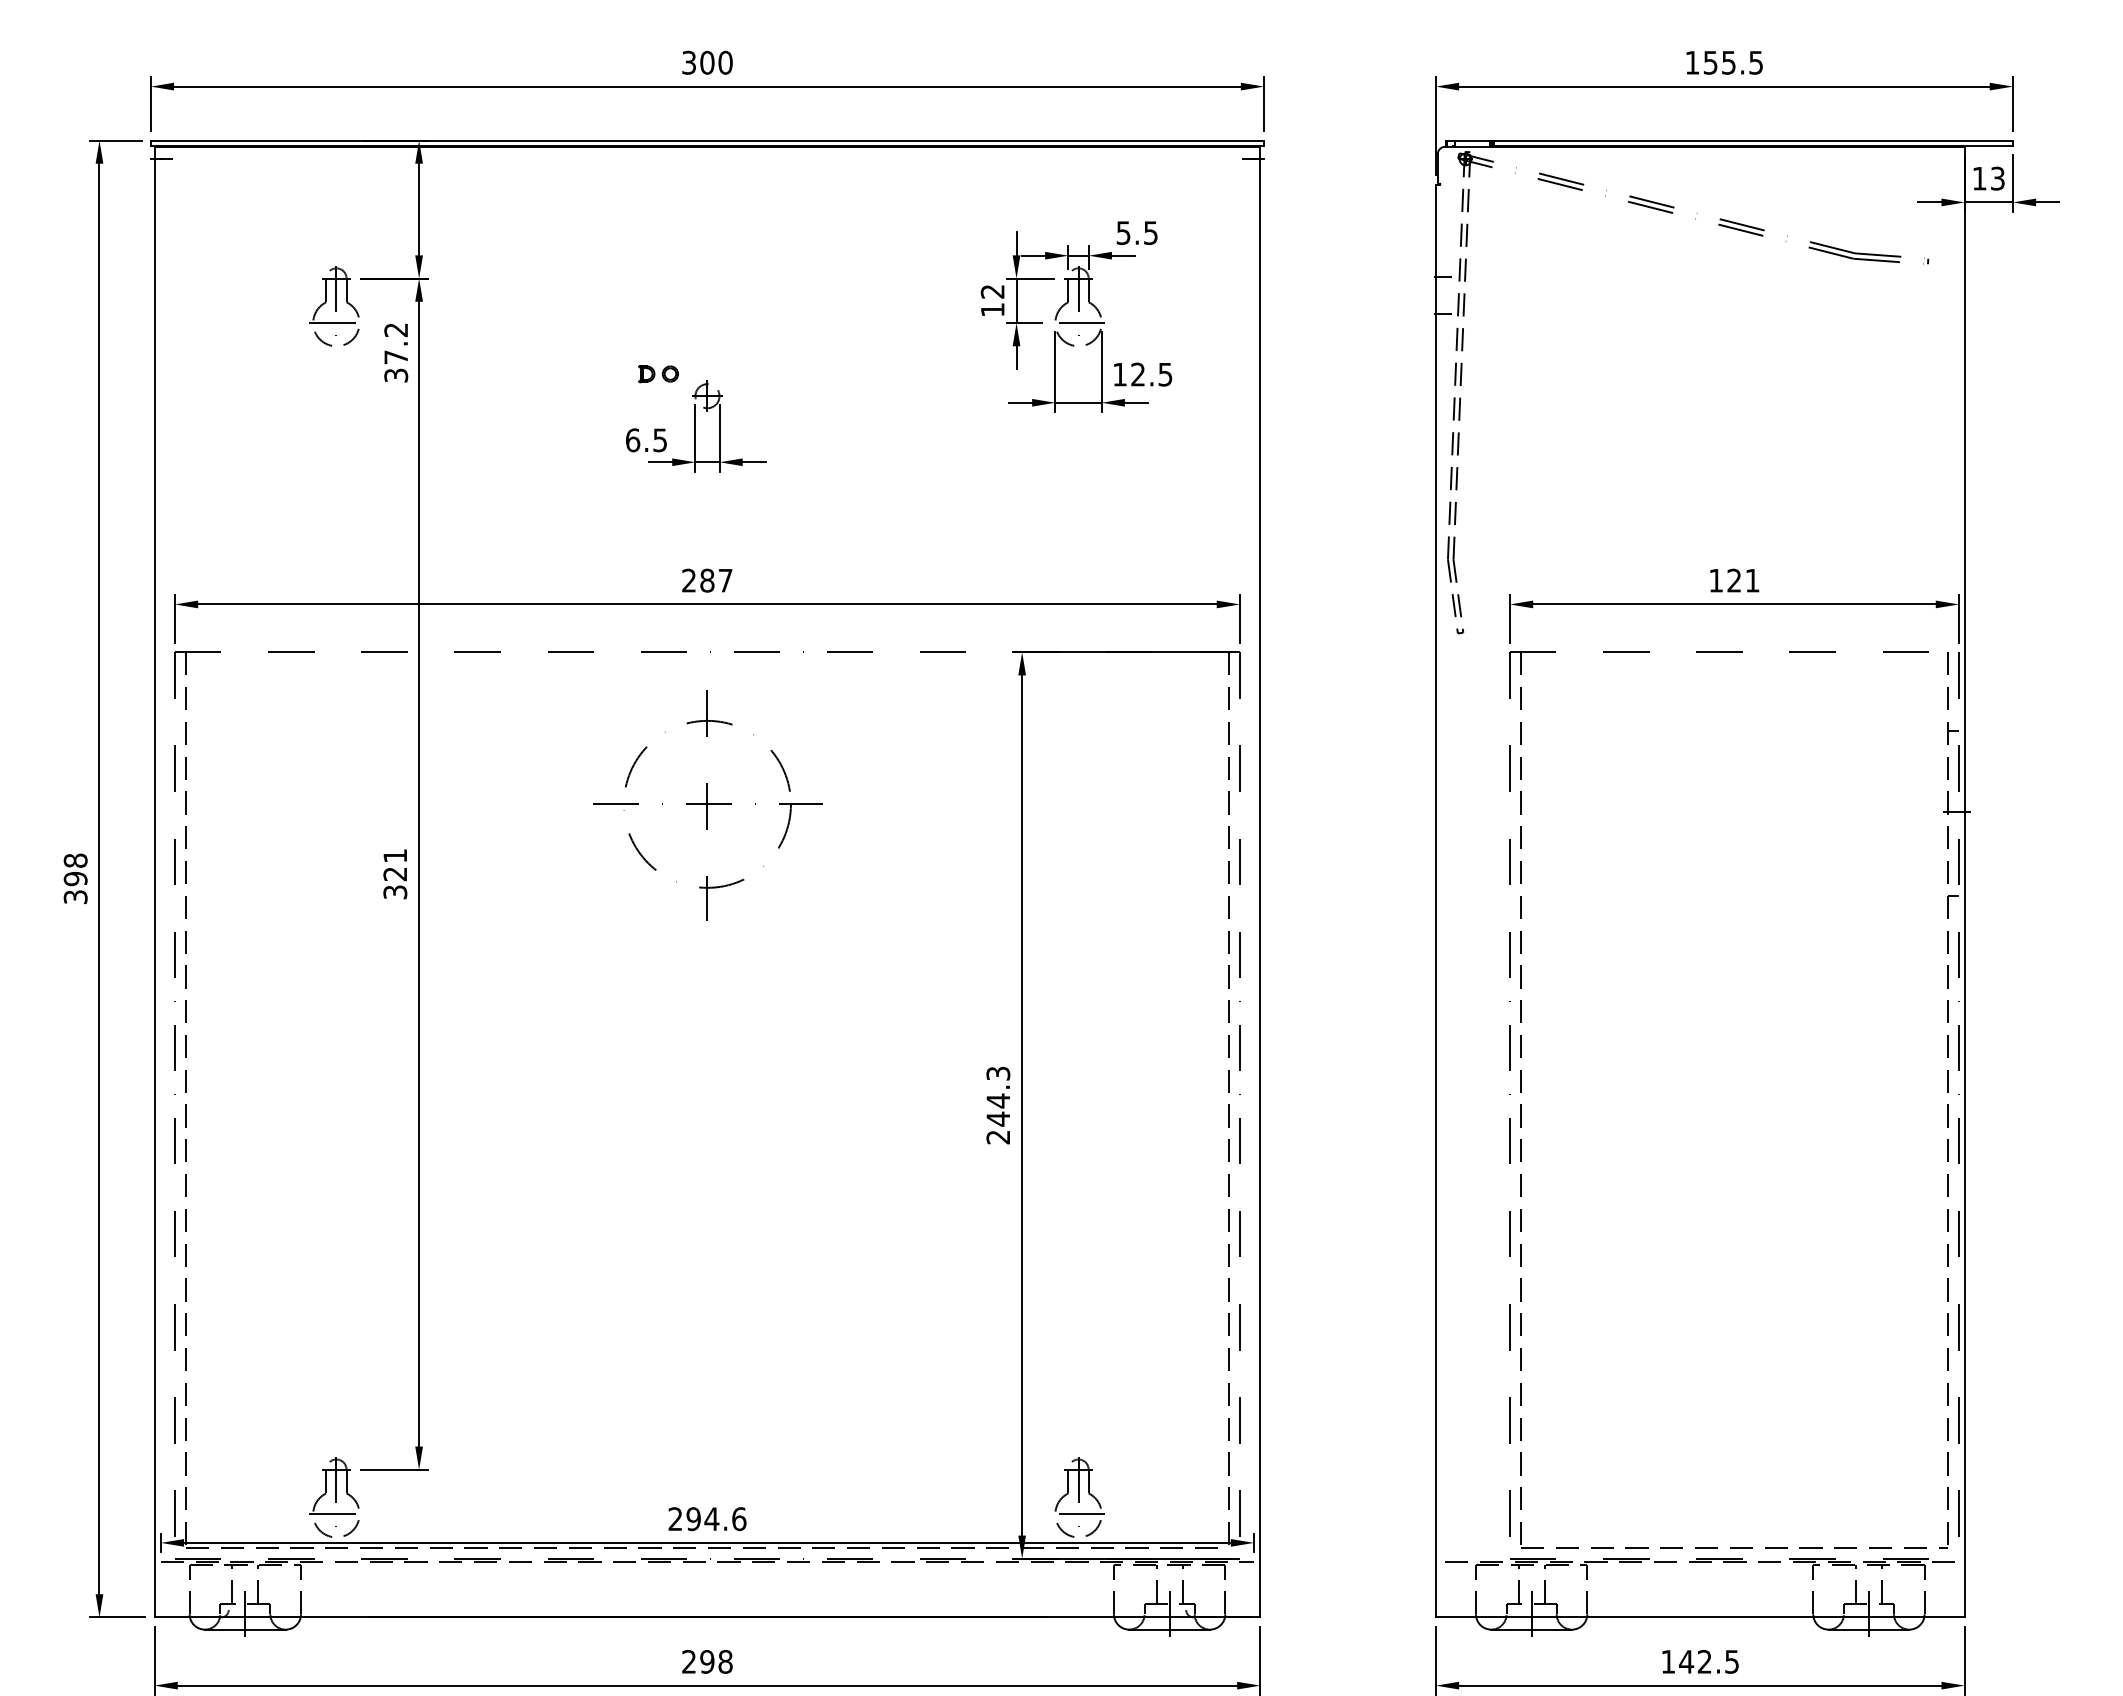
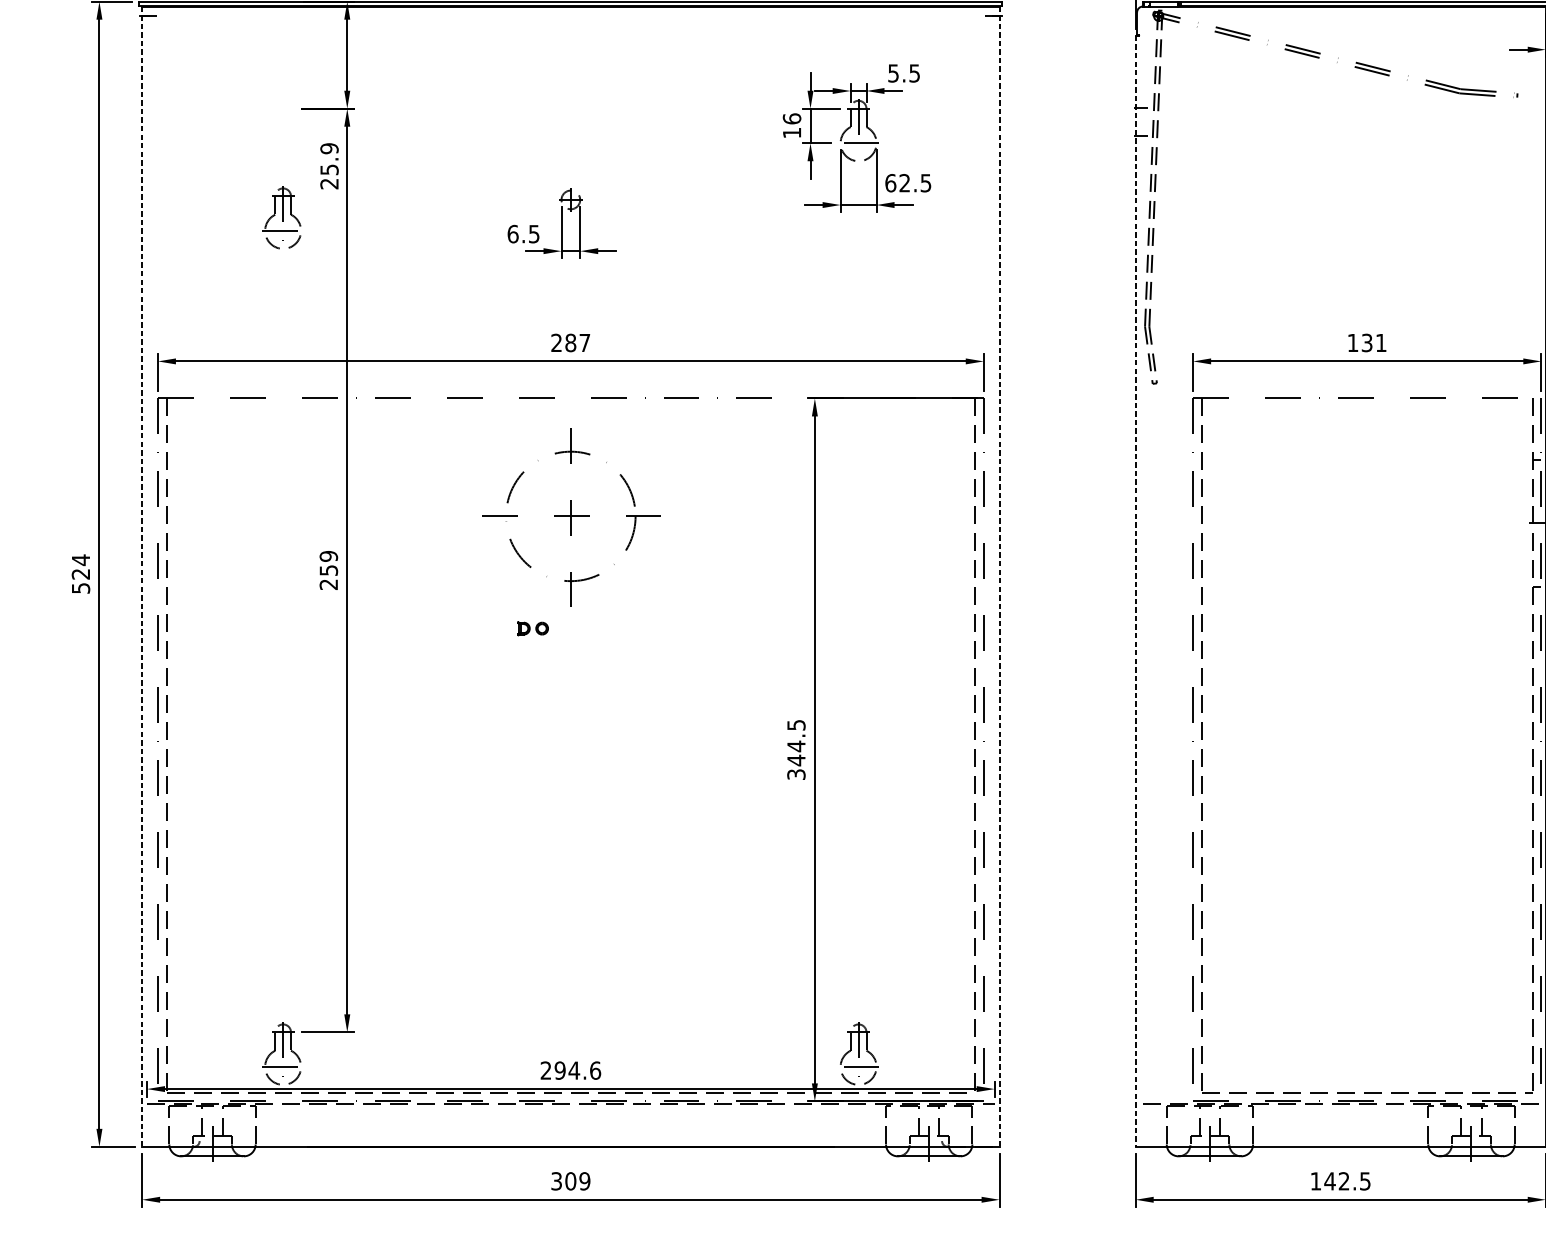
text: (992, 291) -> (791, 118), 12 -> 16
part: (334, 306) -> (281, 218), moved
text: (396, 352) -> (329, 166), 37.2 -> 25.9
part: (658, 374) -> (532, 628), moved
text: (1120, 374) -> (891, 183), 12.5 -> 62.5
text: (1734, 580) -> (1367, 342), 121 -> 131
text: (395, 873) -> (328, 570), 321 -> 259
text: (75, 878) -> (80, 573), 398 -> 524
line: (154, 882) -> (142, 577), solid -> dashed
line: (1260, 882) -> (999, 577), solid -> dashed
line: (1435, 901) -> (1135, 591), solid -> dashed
text: (998, 1105) -> (796, 749), 244.3 -> 344.5
text: (707, 1661) -> (570, 1181), 298 -> 309

